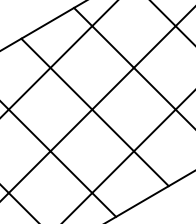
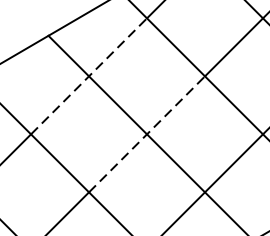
line: (50, 67) -> (88, 75), solid -> dashed
line: (92, 109) -> (147, 134), solid -> dashed

